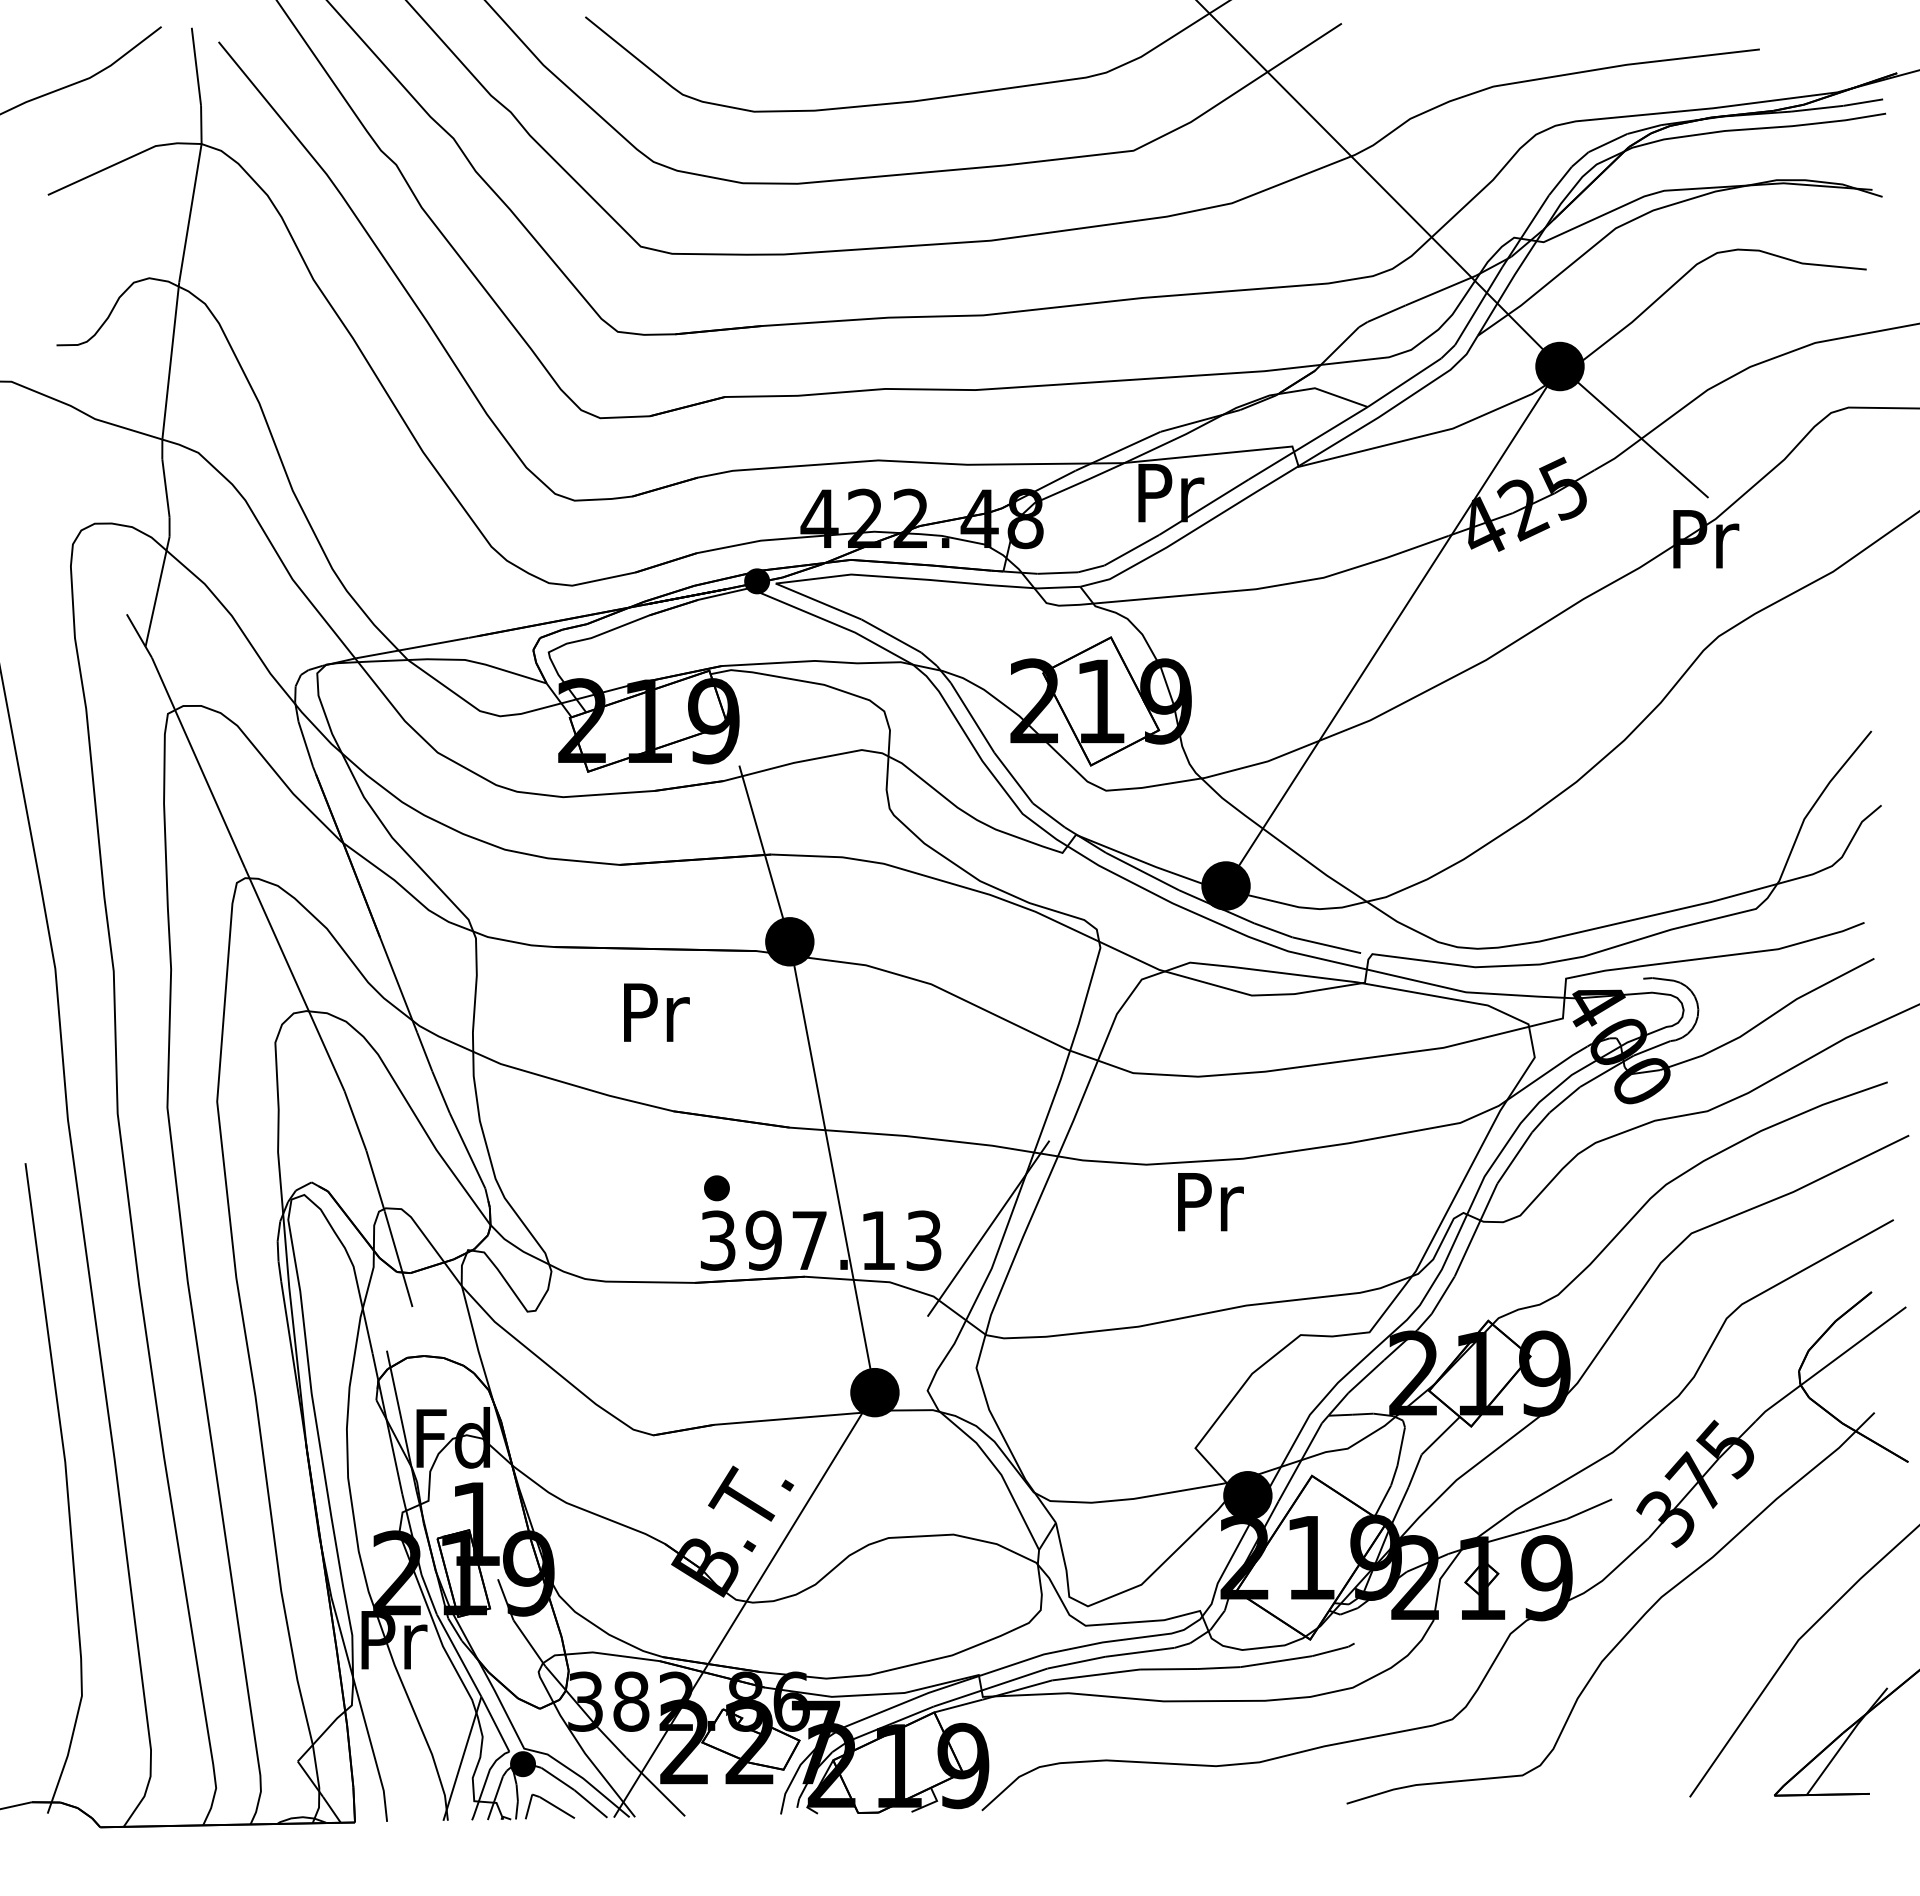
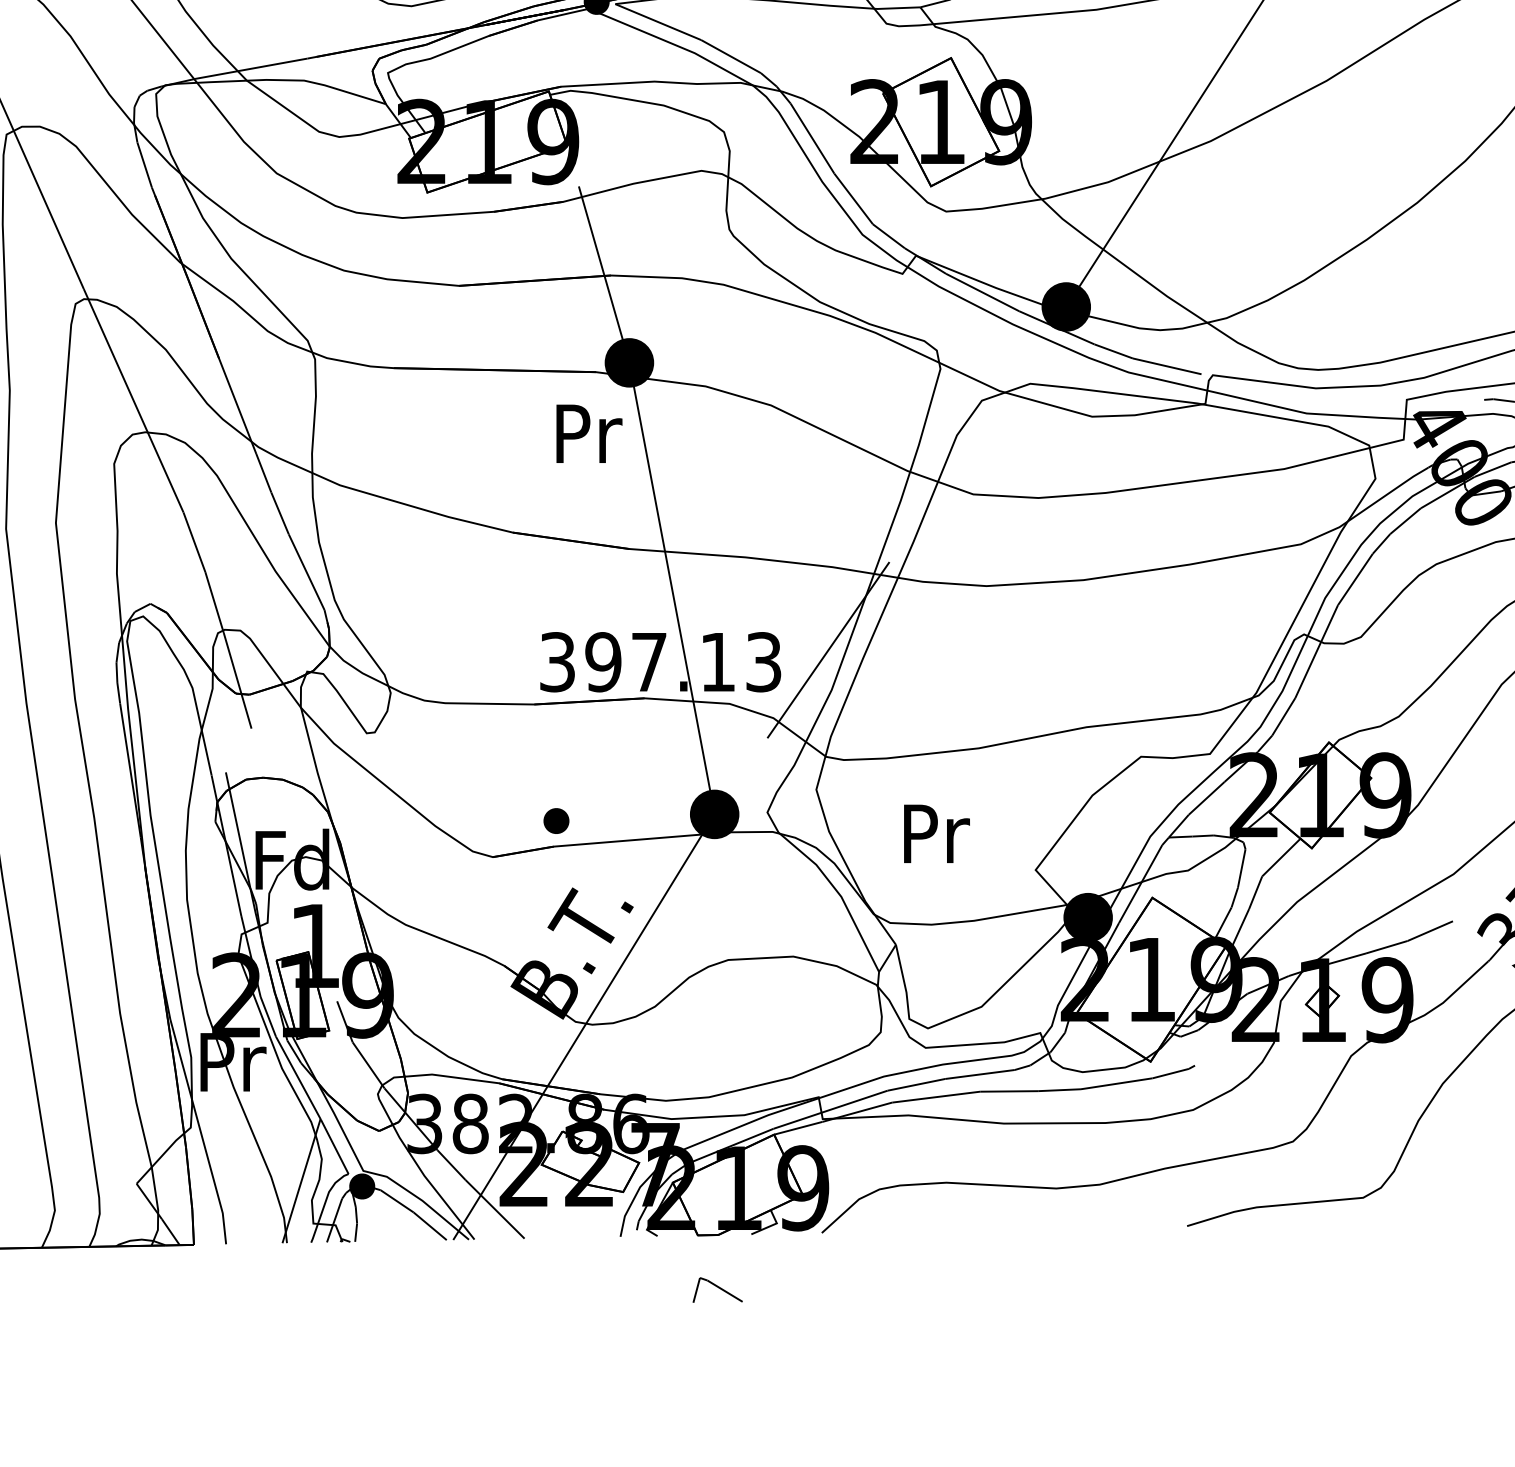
text: (656, 1012) -> (589, 433), moved
part: (716, 1188) -> (555, 821), moved
text: (1210, 1202) -> (936, 834), moved
line: (551, 1805) -> (719, 1288), moved

